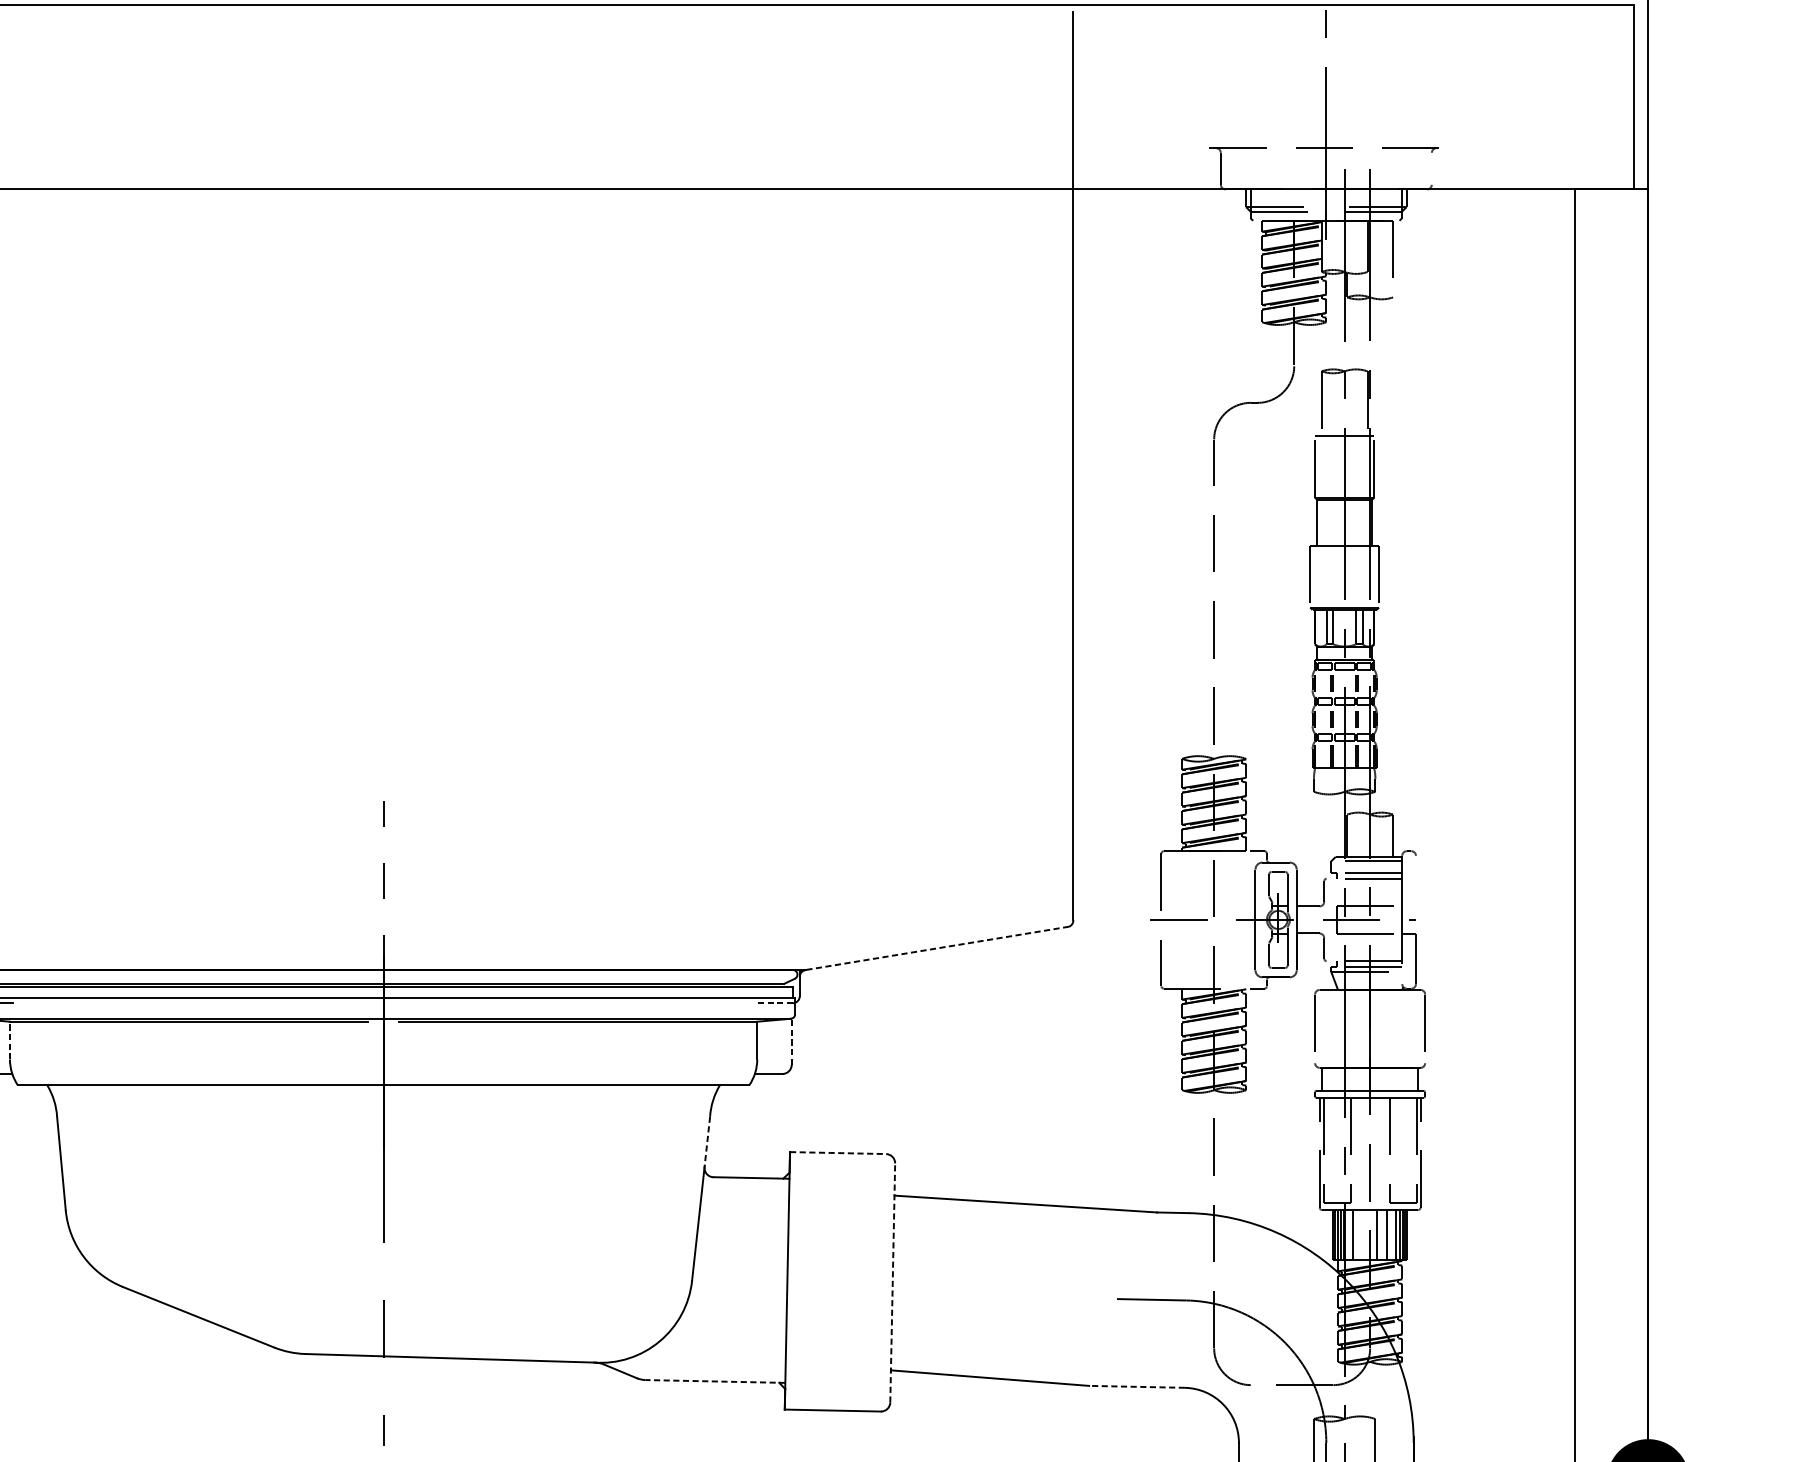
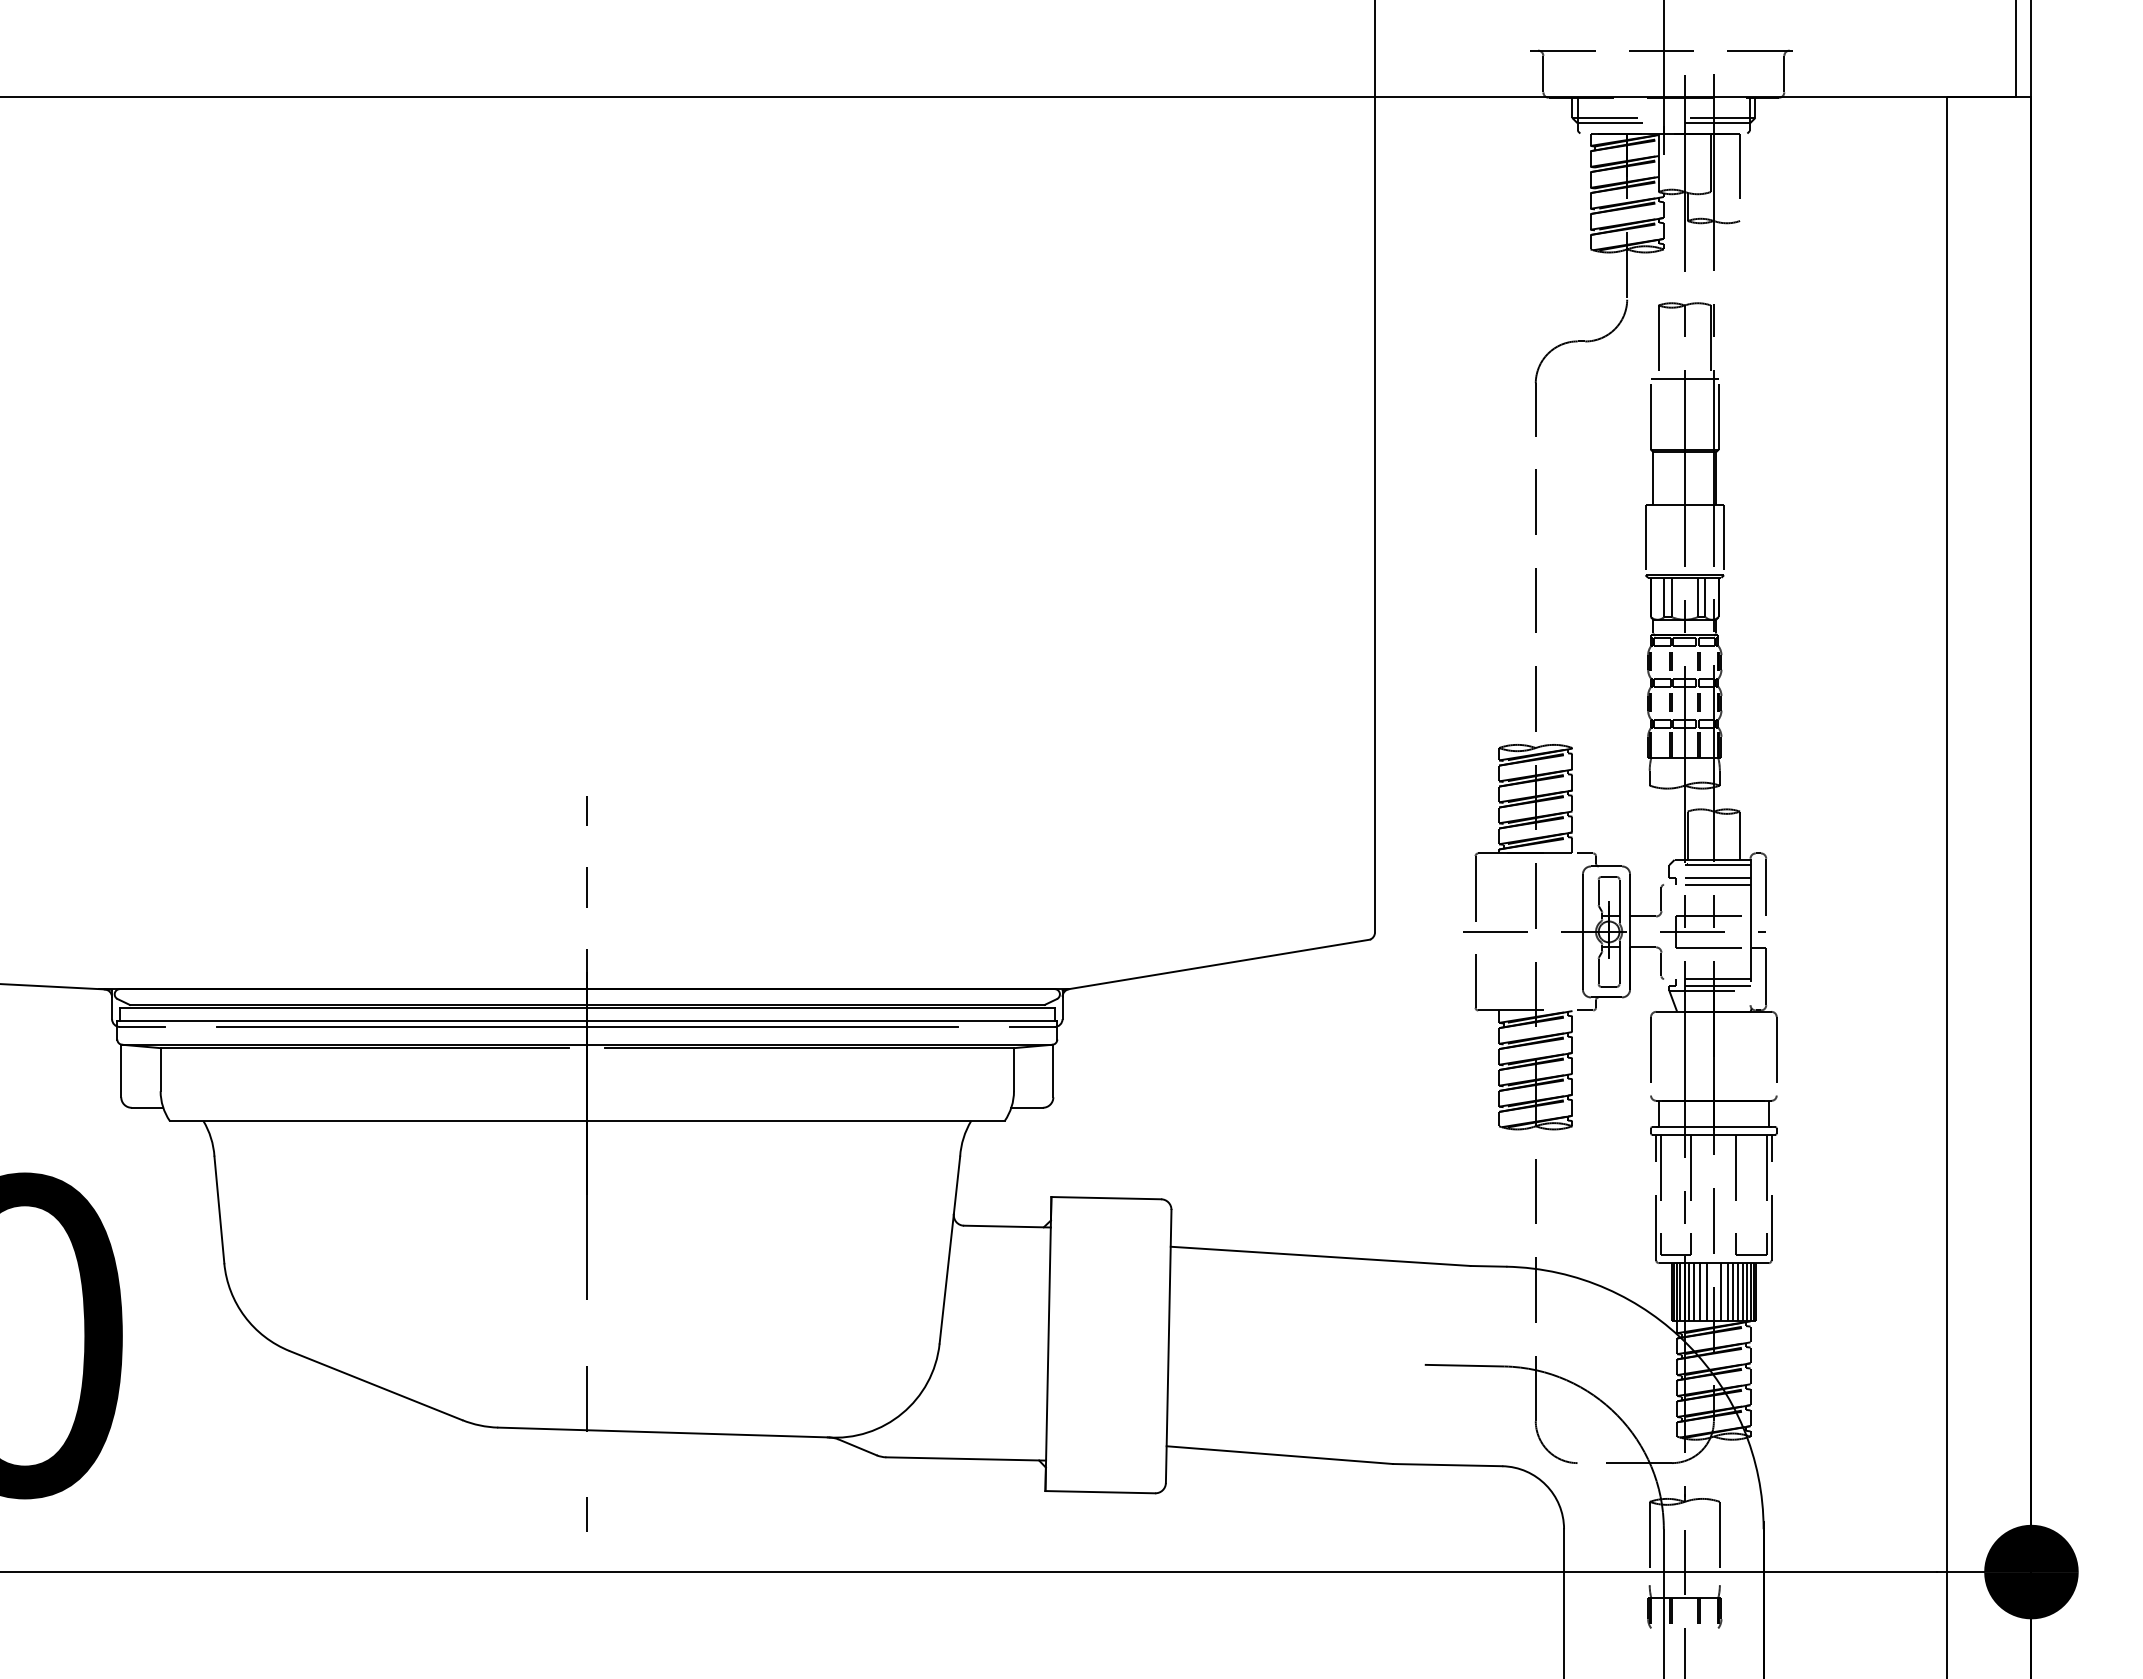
line: (1431, 168) -> (1784, 73), added
line: (1416, 881) -> (1766, 887), added
line: (937, 948) -> (1219, 964), dashed -> solid
line: (383, 1002) -> (587, 1026), added
line: (772, 1002) -> (1031, 1026), dashed -> solid
line: (9, 1040) -> (160, 1069), dashed -> solid
line: (791, 1041) -> (1053, 1070), dashed -> solid
line: (707, 1142) -> (957, 1185), dashed -> solid
line: (838, 1153) -> (1106, 1198), dashed -> solid
line: (1348, 1234) -> (1689, 1291), added
line: (1358, 1234) -> (1700, 1291), added
line: (1363, 1234) -> (1706, 1291), added
line: (1382, 1234) -> (1727, 1291), added
line: (1391, 1234) -> (1738, 1291), added
line: (892, 1282) -> (1168, 1346), dashed -> solid
line: (715, 1381) -> (966, 1458), dashed -> solid
line: (1136, 1387) -> (1447, 1465), dashed -> solid

